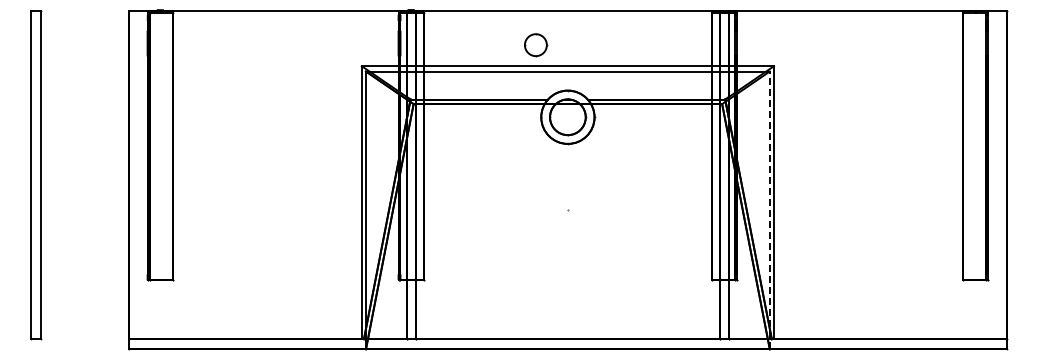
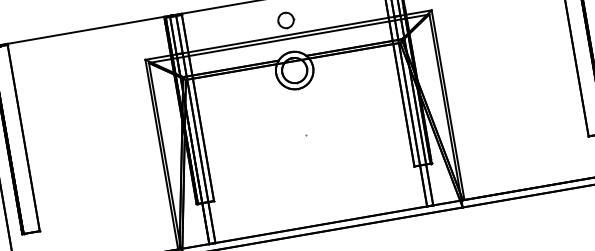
part: (536, 45) -> (286, 20), moved
line: (769, 210) -> (445, 111), dashed -> solid

